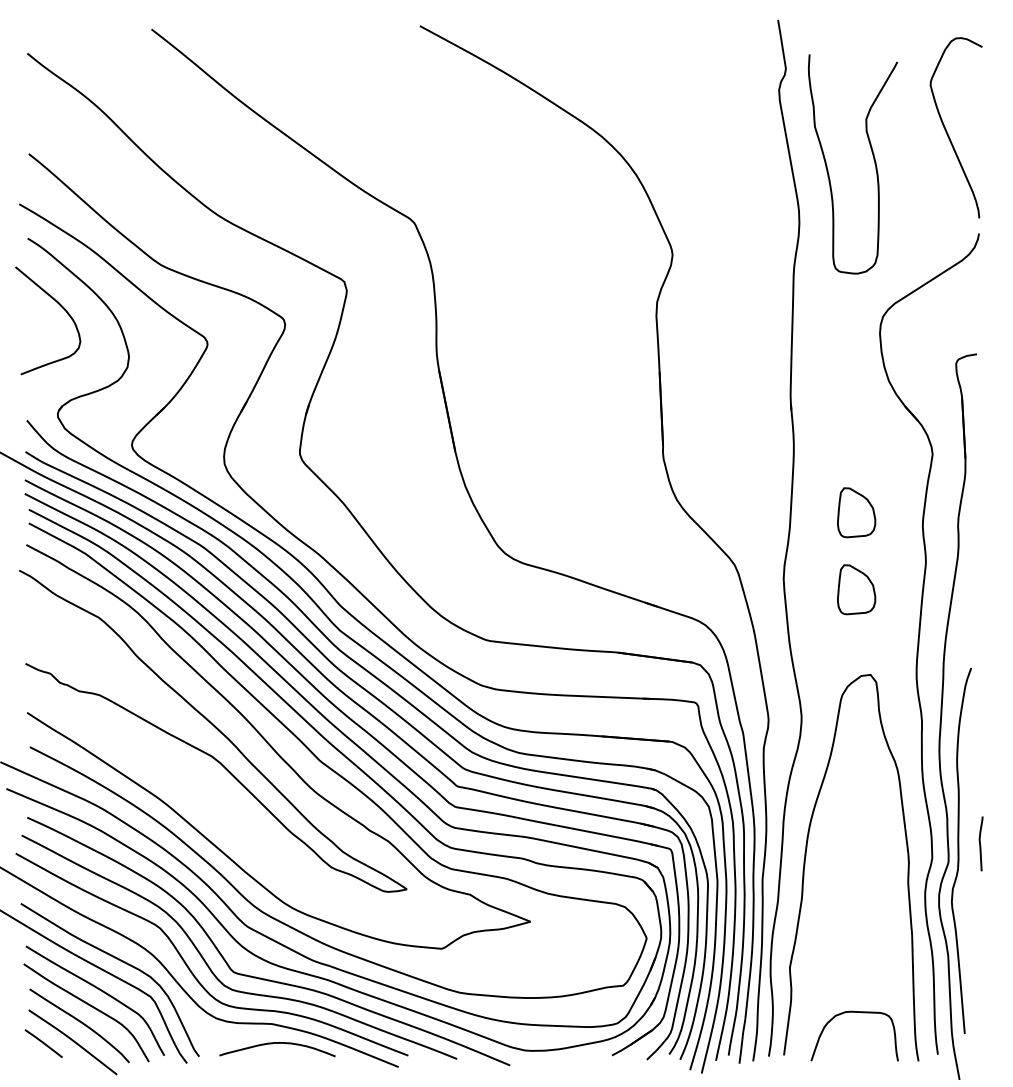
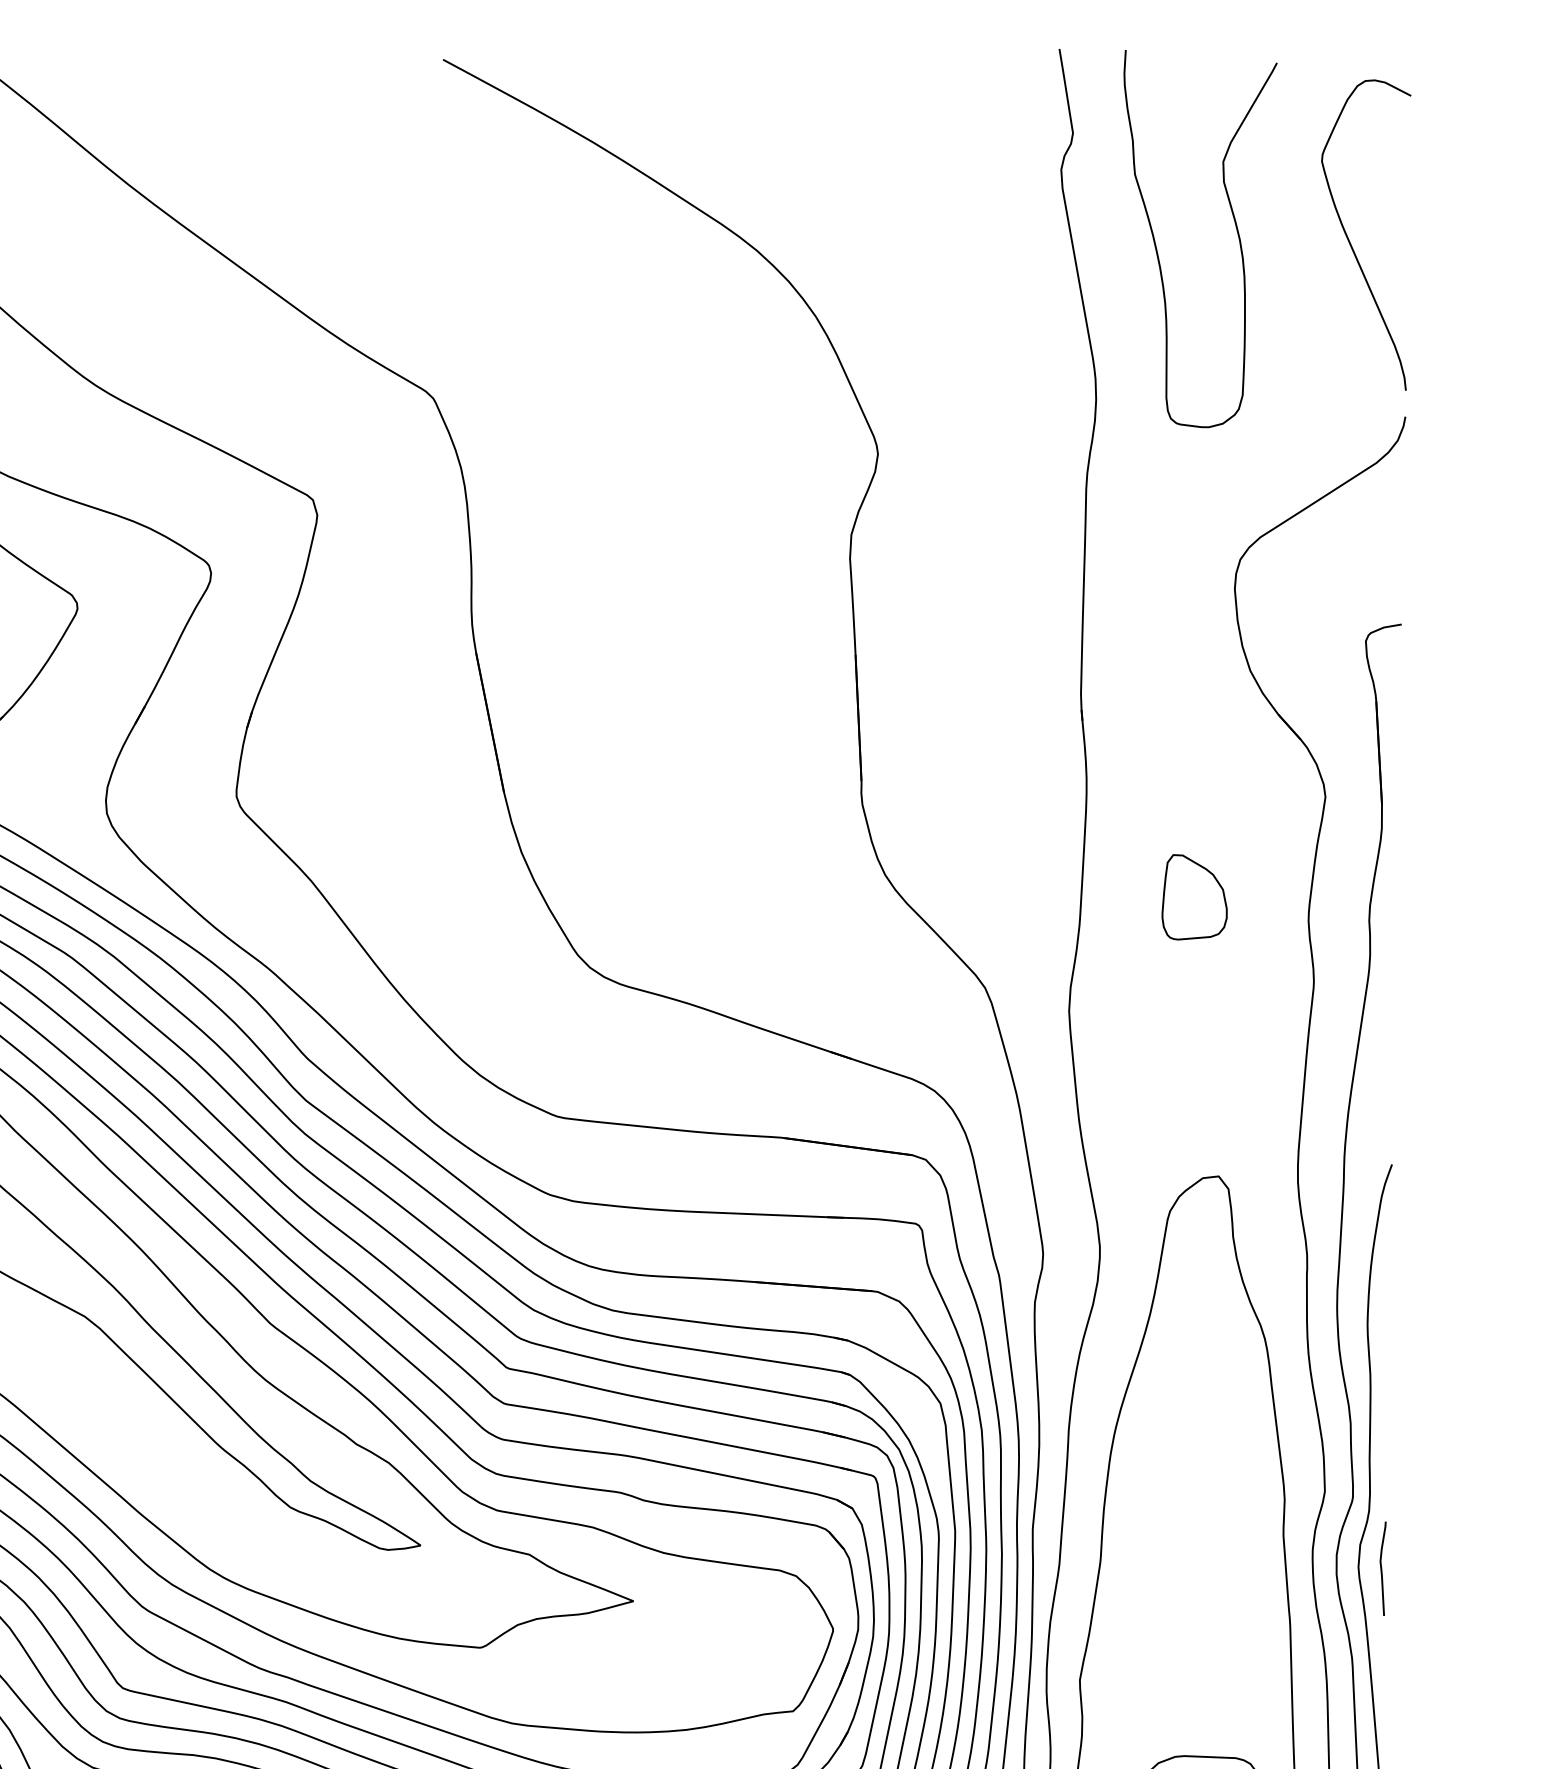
curve: (873, 160) -> (1235, 232), moved
part: (856, 589) -> (1194, 1029), removed
curve: (980, 843) -> (1382, 1568), moved

